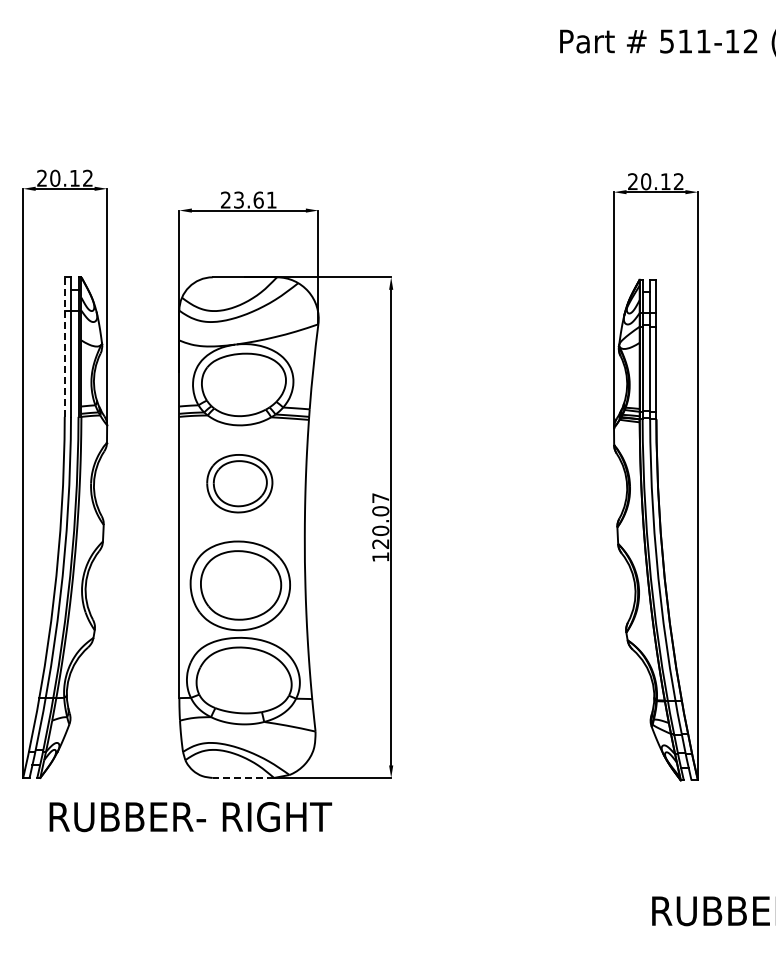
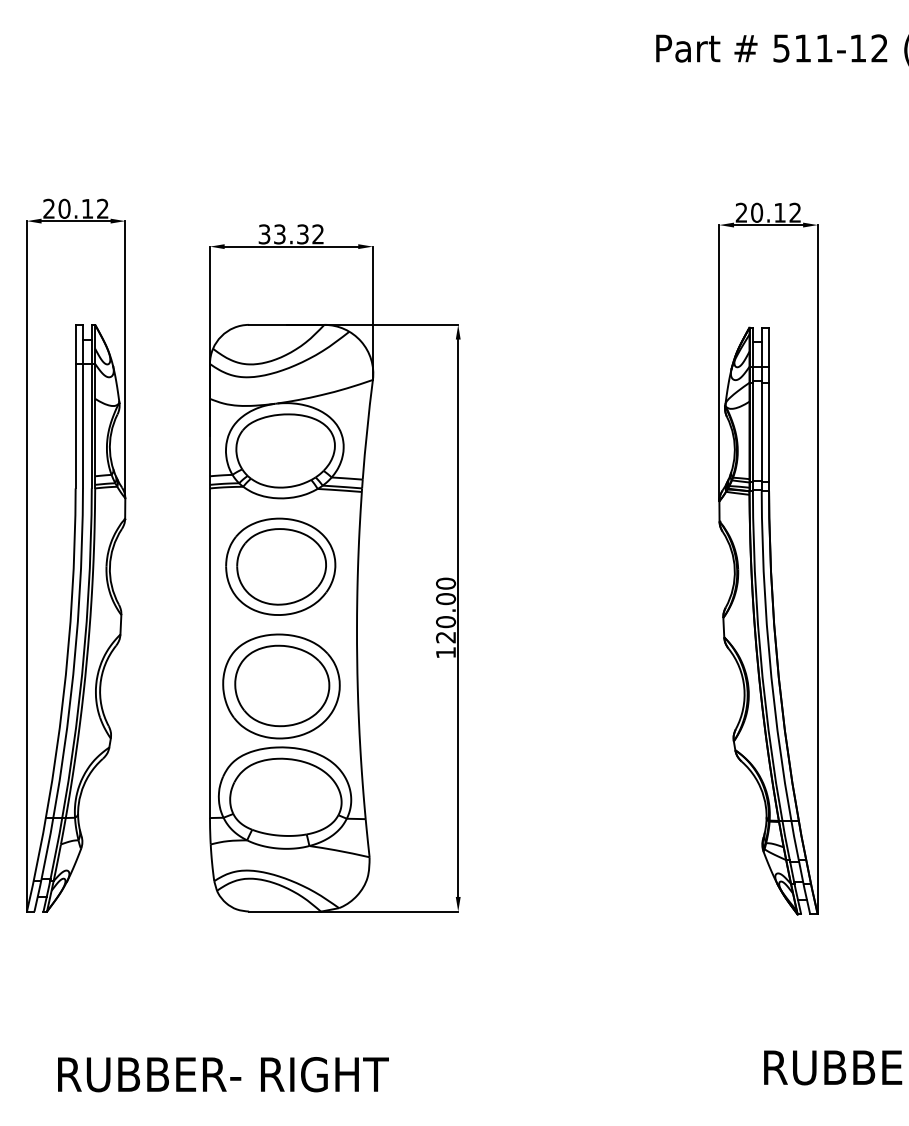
text: (248, 199) -> (291, 233), 23.61 -> 33.32
line: (64, 347) -> (75, 407), dashed -> solid
part: (239, 483) -> (280, 566), size x1.43
text: (380, 498) -> (445, 584), 120.07 -> 120.00
line: (243, 777) -> (285, 911), dashed -> solid
text: (190, 817) -> (223, 1075), moved

